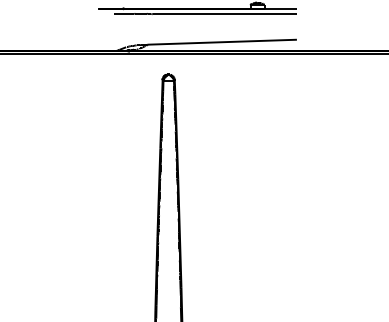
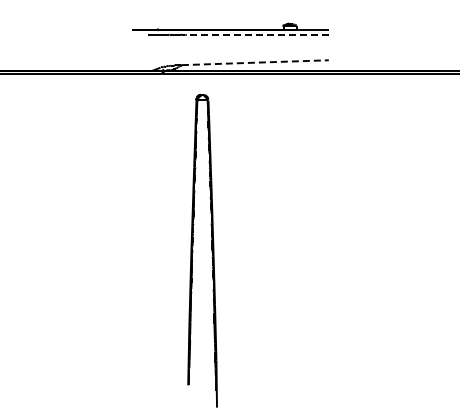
line: (224, 14) -> (257, 35), solid -> dashed
line: (222, 42) -> (255, 62), solid -> dashed

